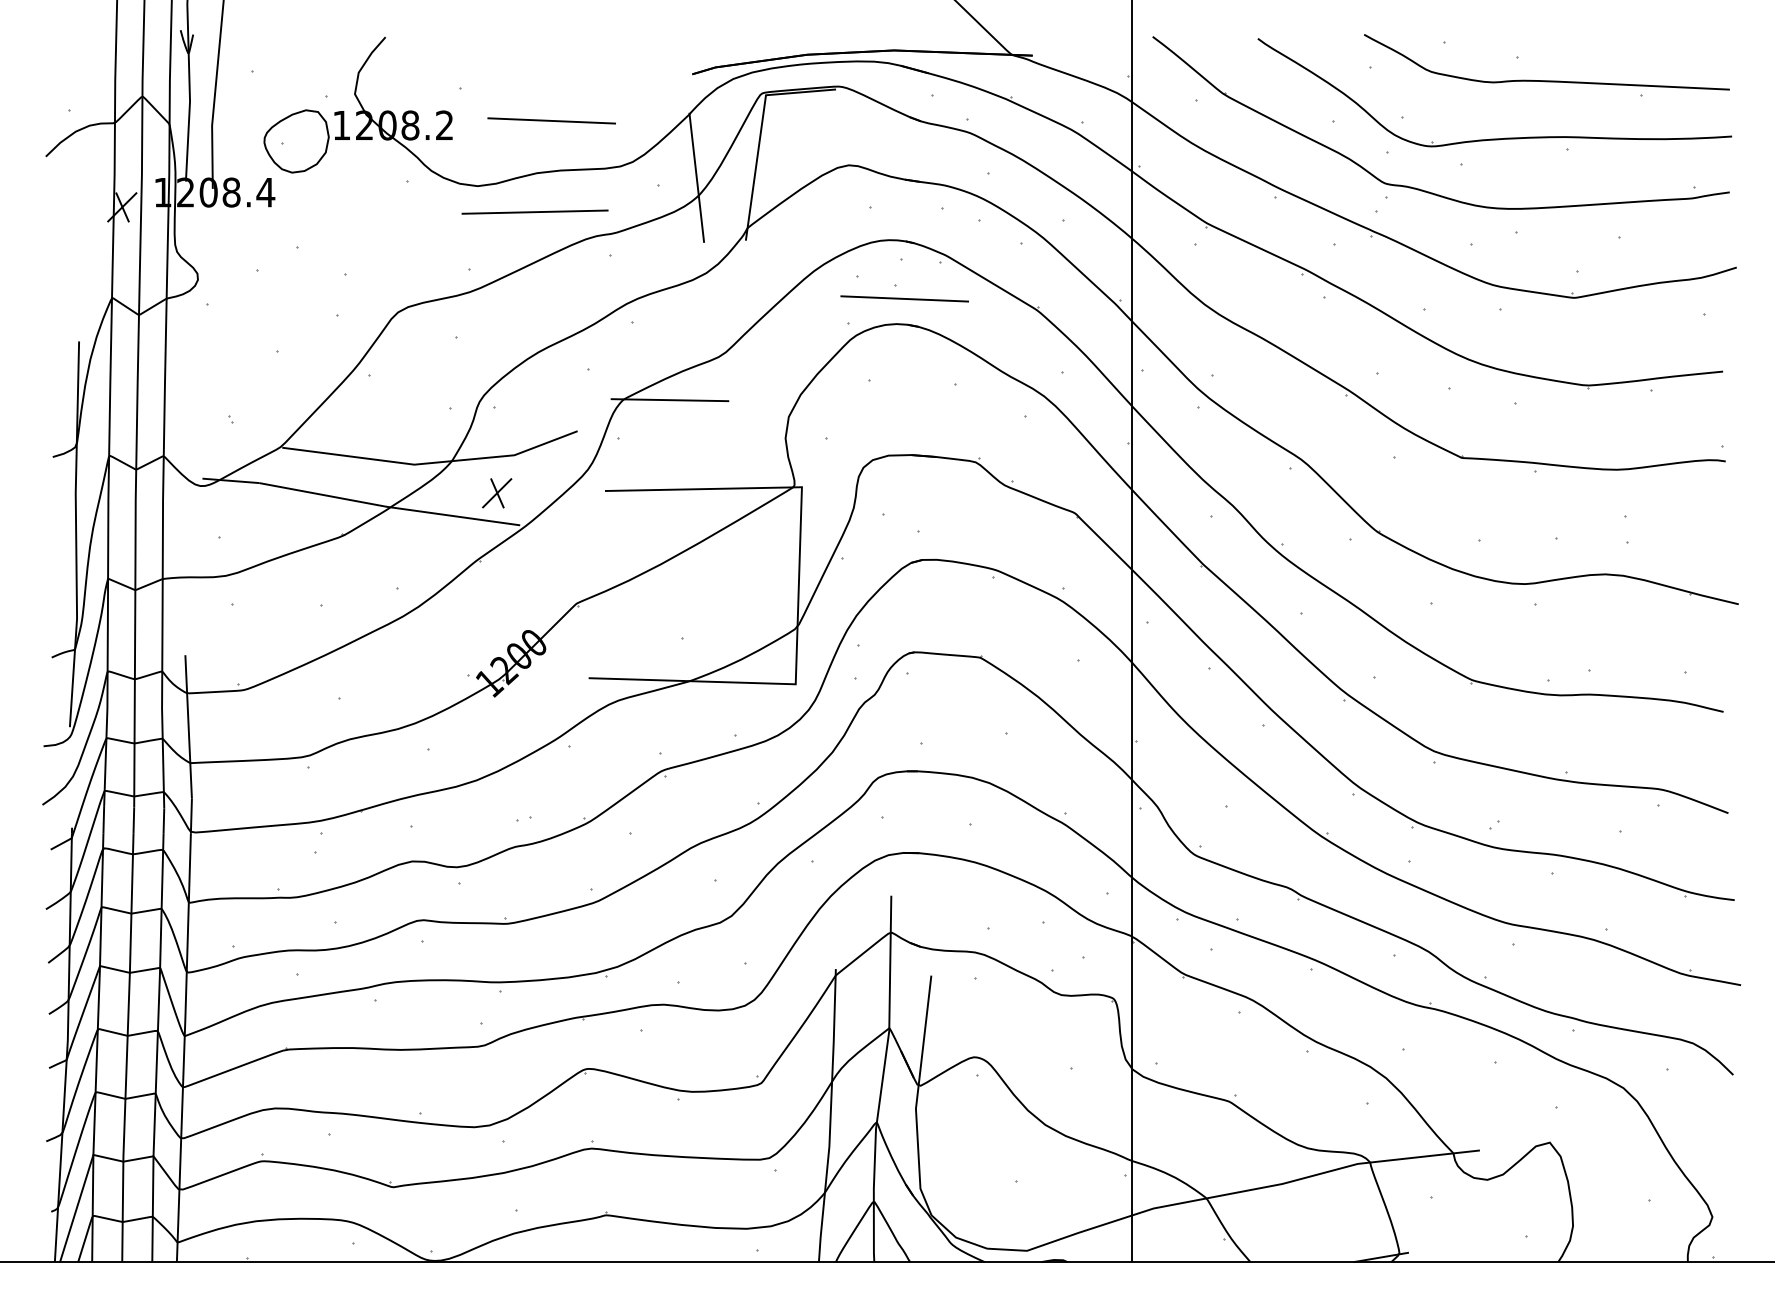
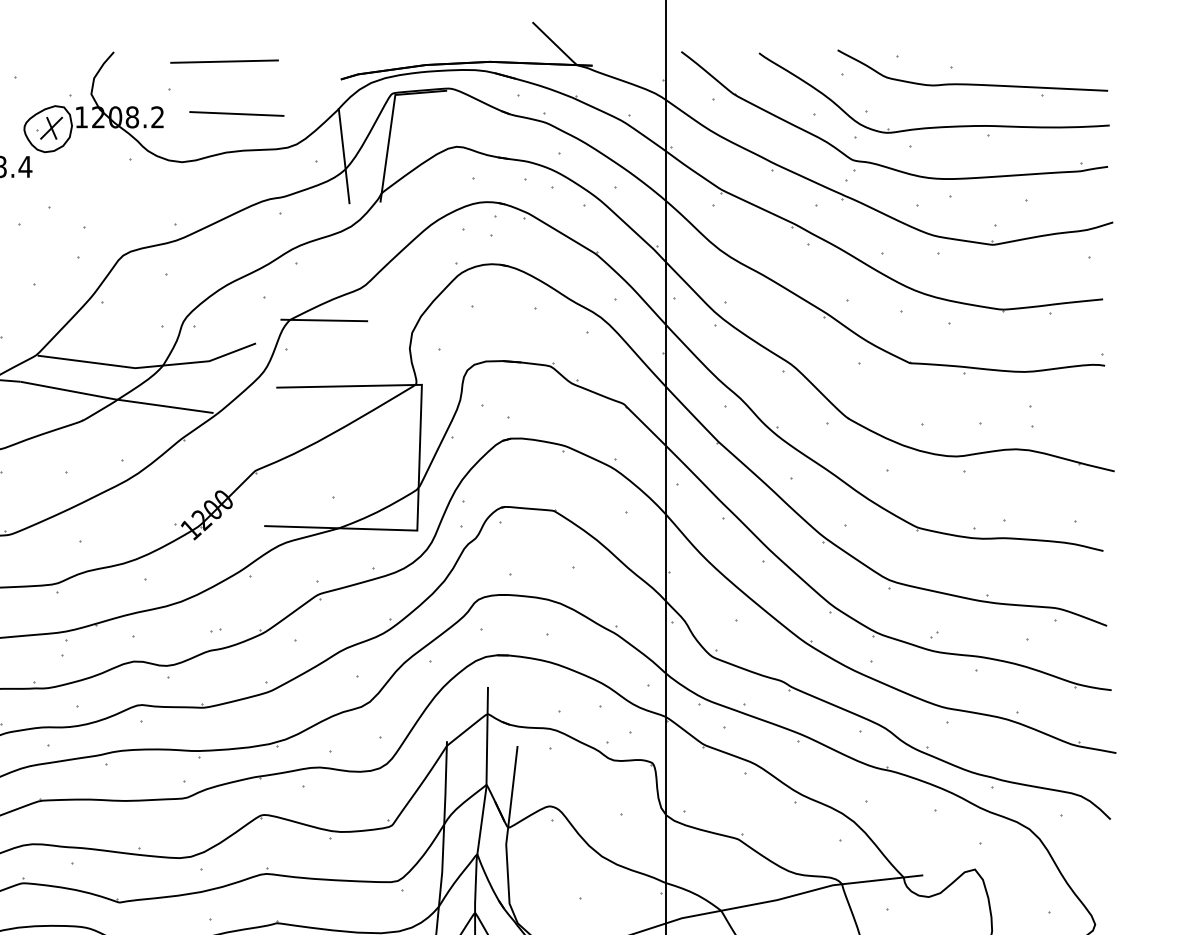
line: (534, 211) -> (224, 61), moved
line: (904, 298) -> (497, 245), removed
part: (497, 493) -> (51, 128), moved

